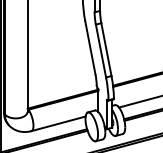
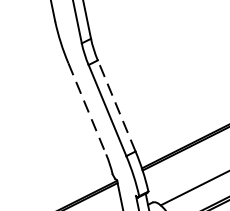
line: (90, 47) -> (87, 108), solid -> dashed
line: (106, 49) -> (116, 105), solid -> dashed

